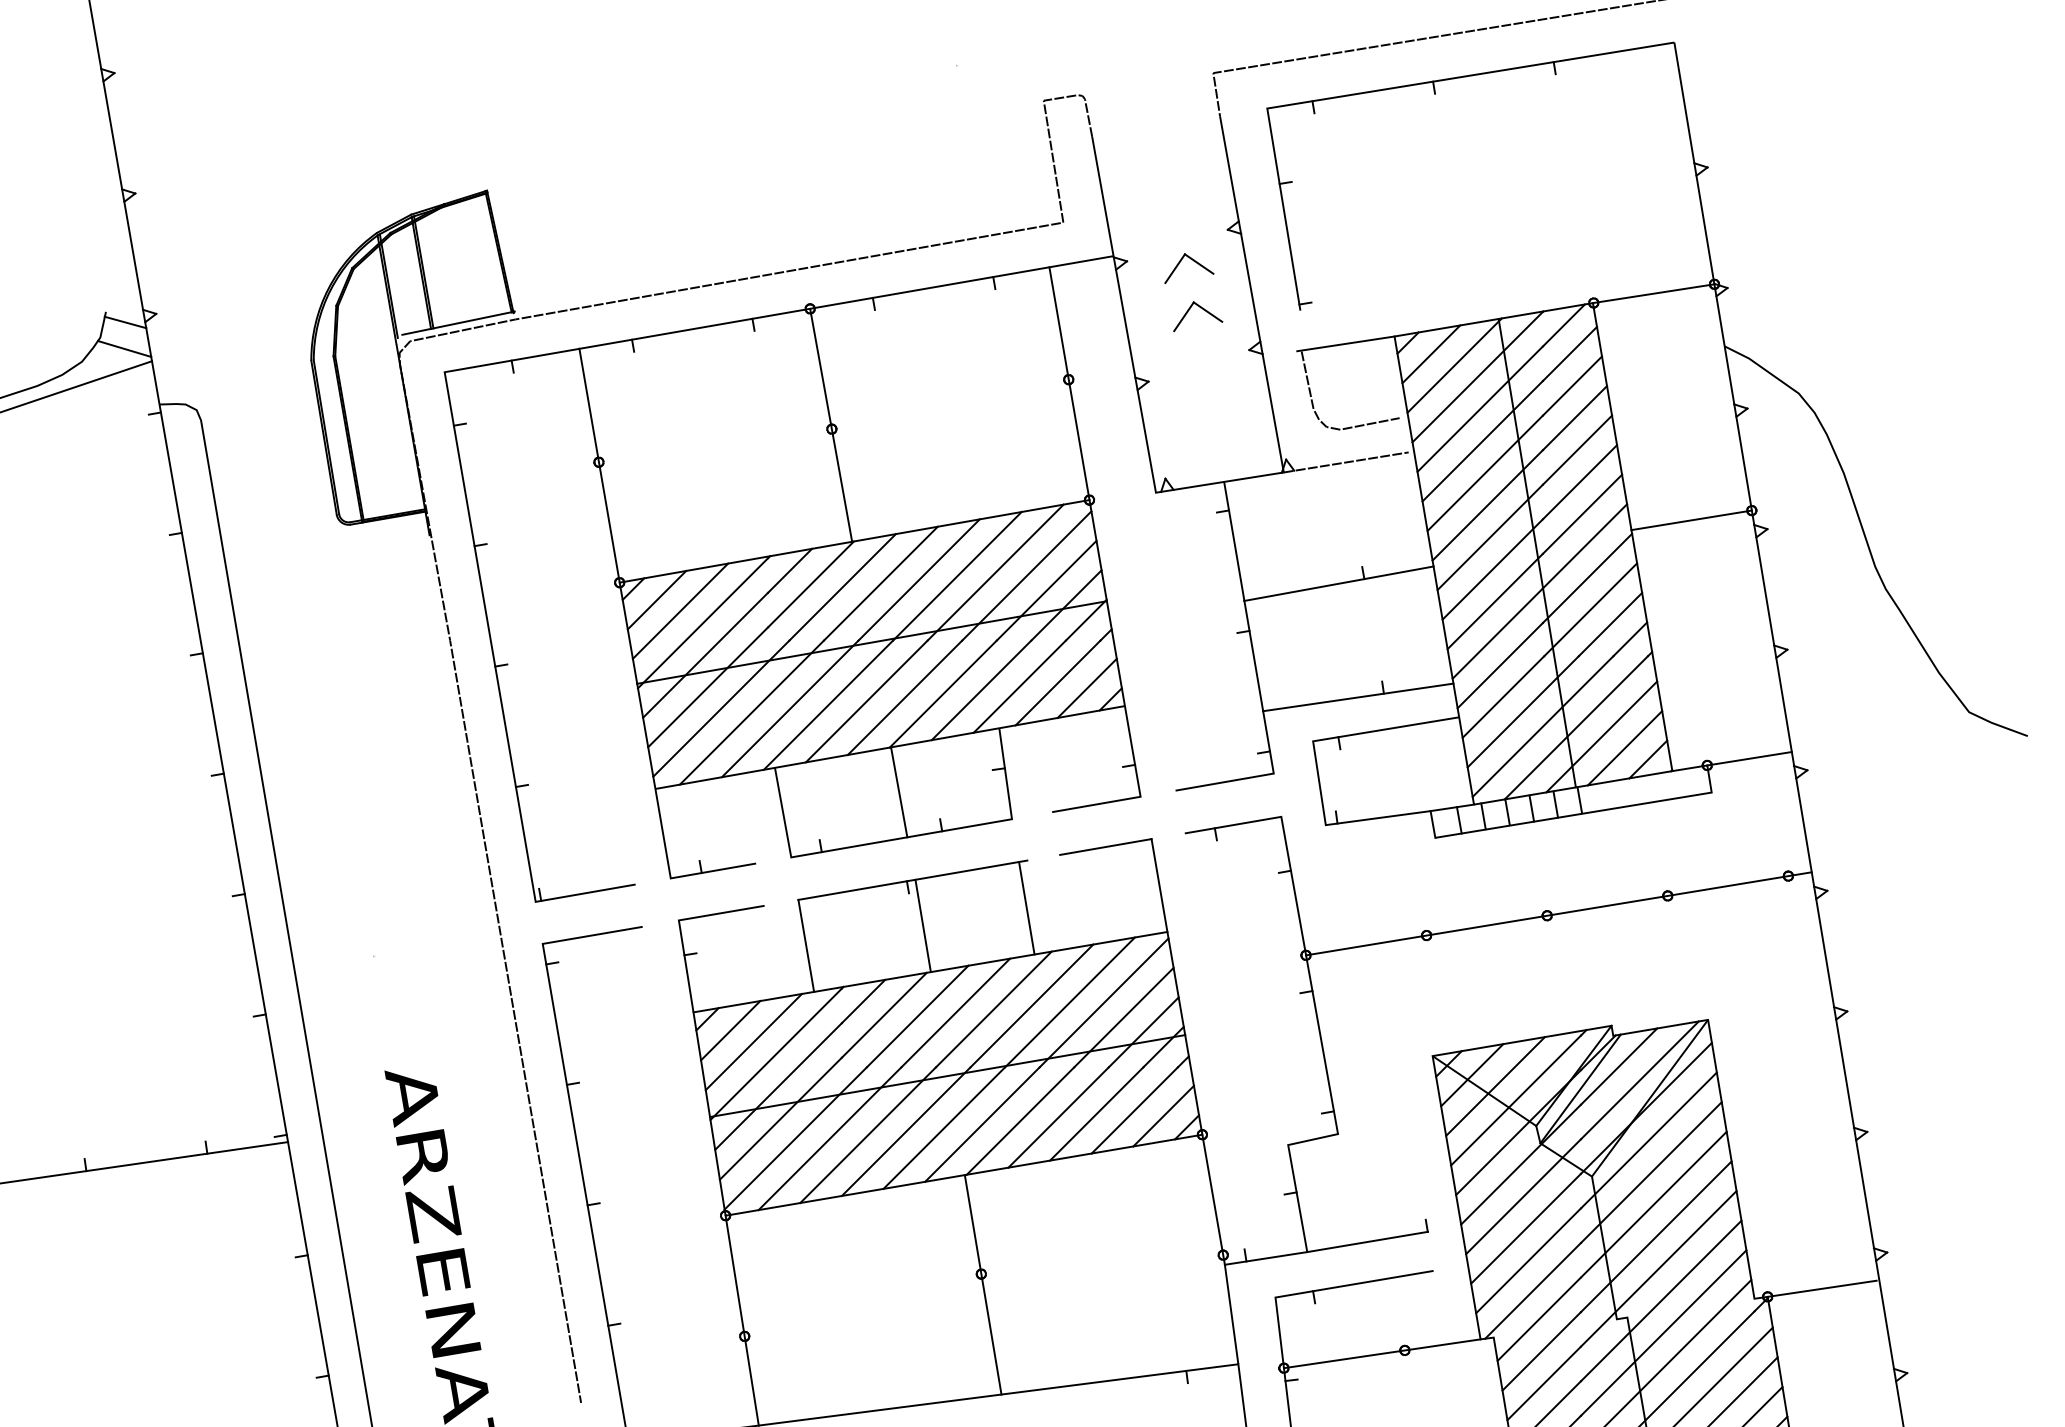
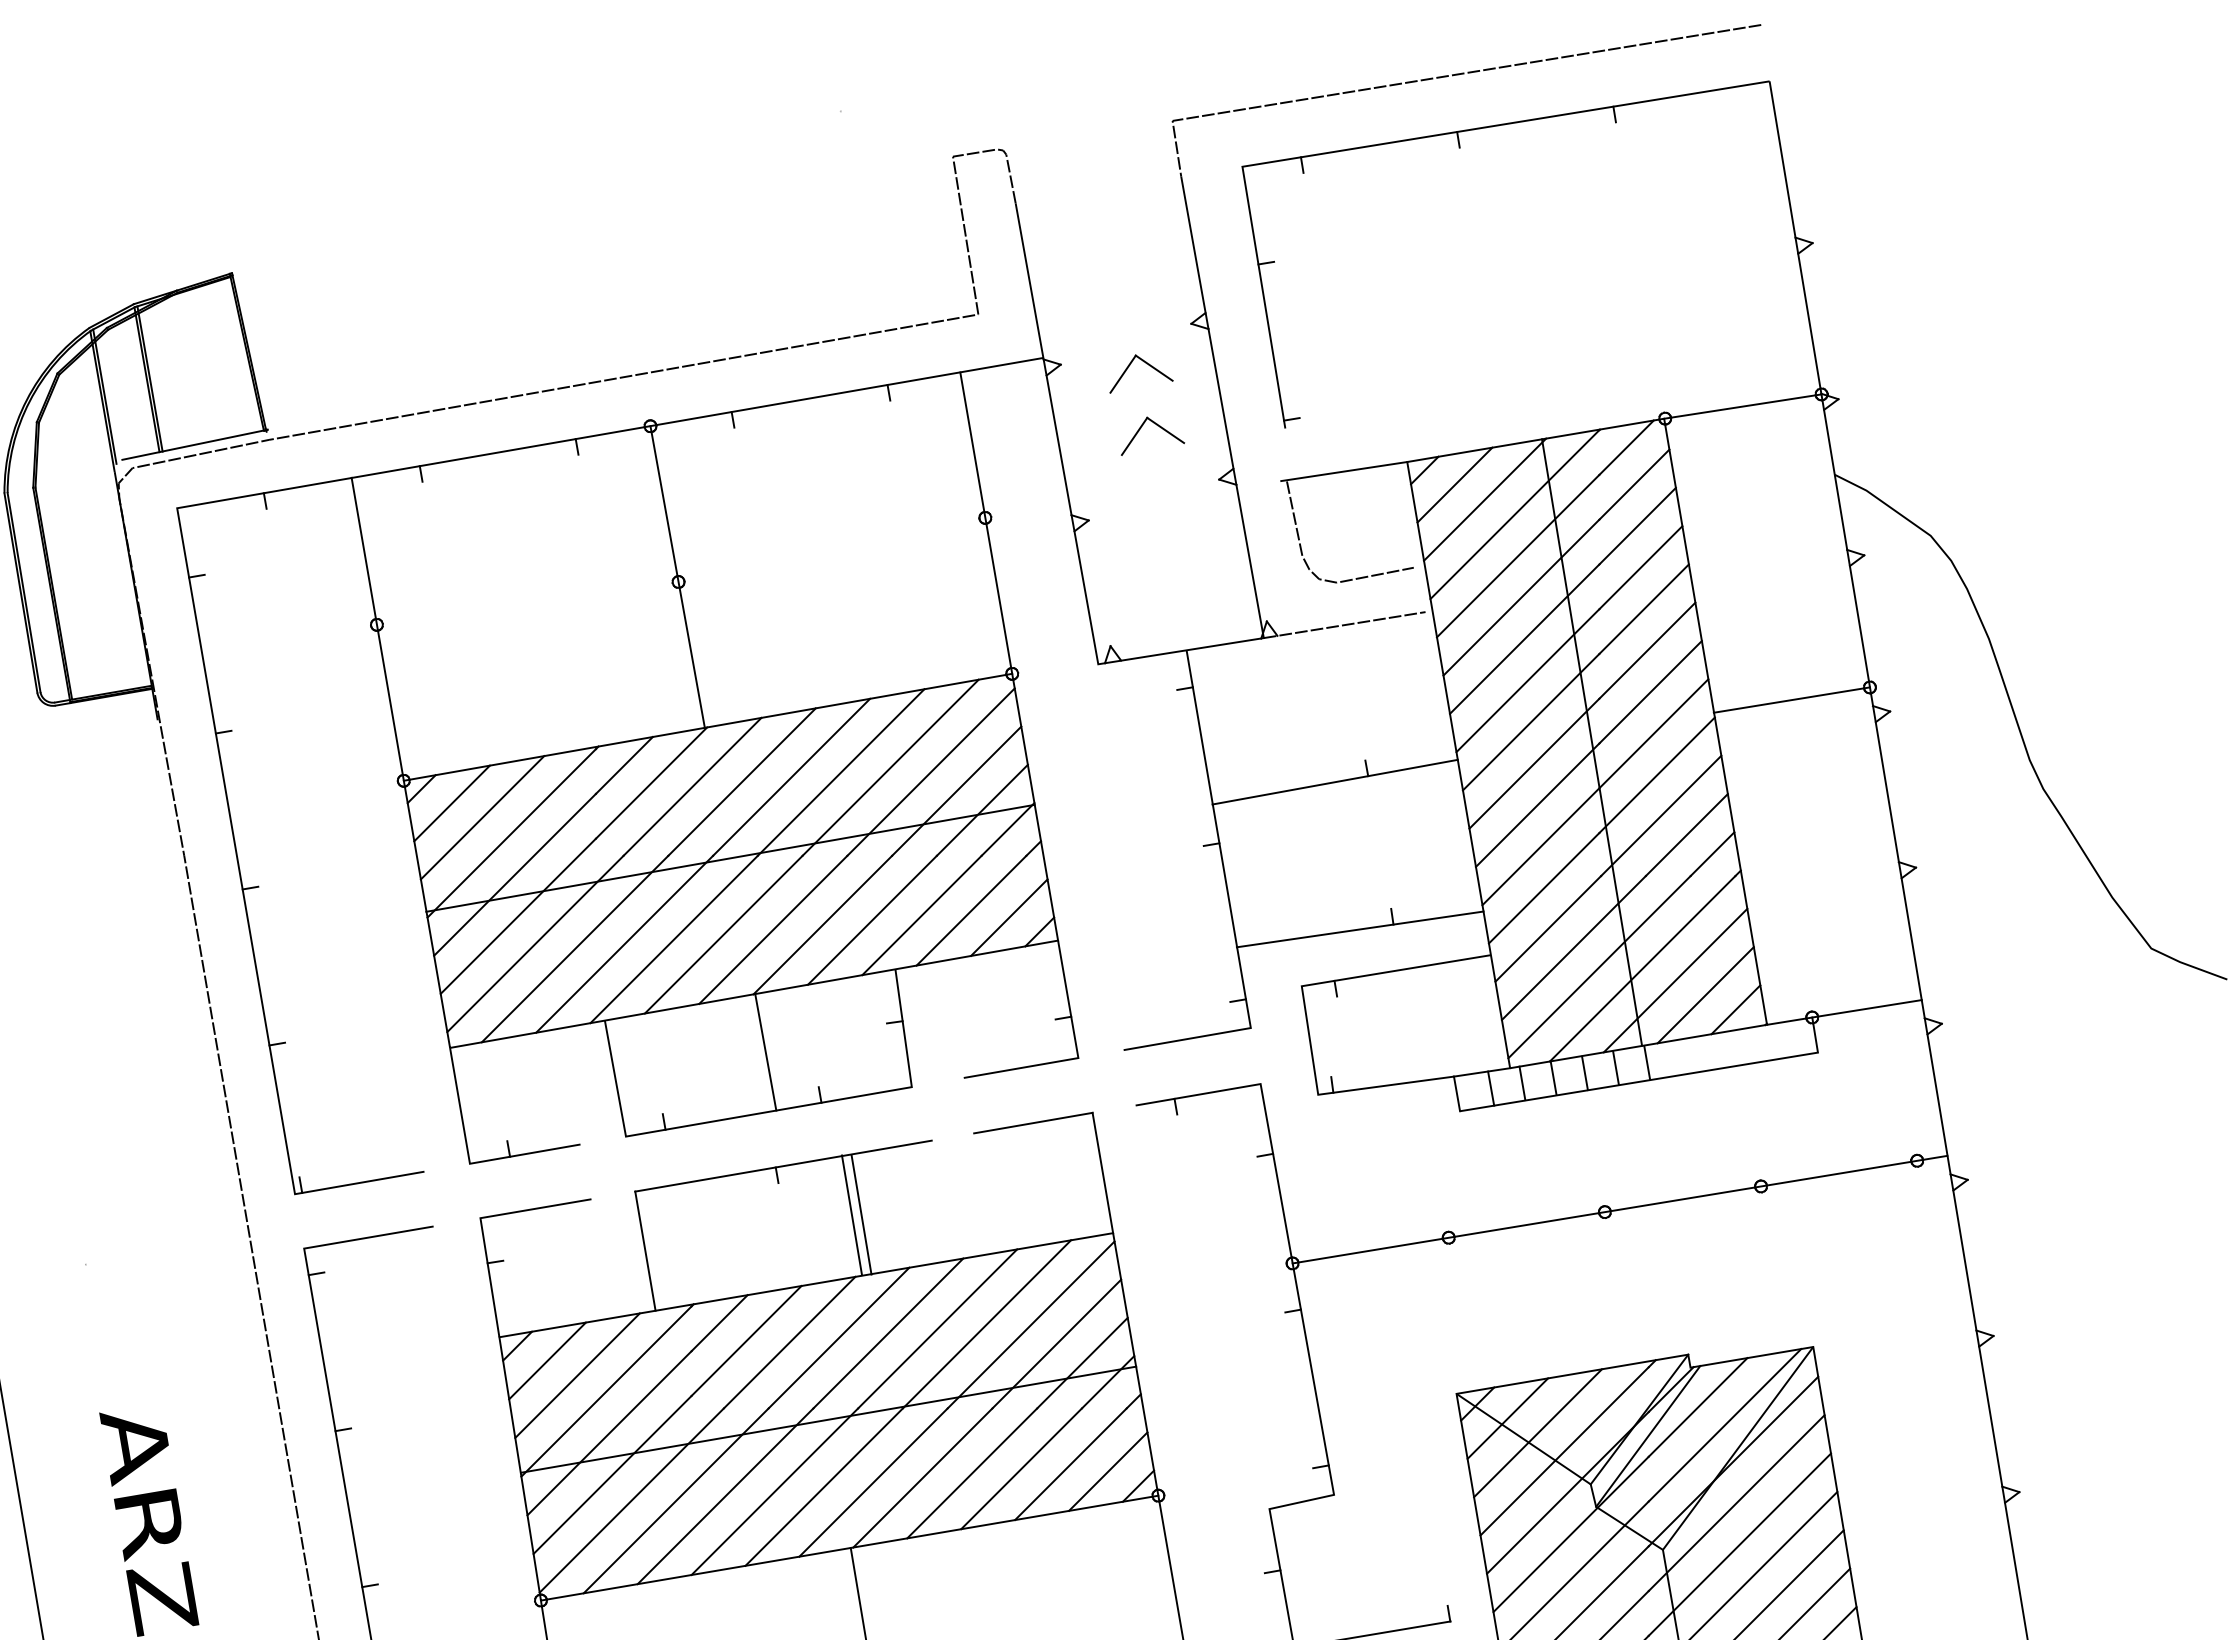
line: (1026, 907) -> (851, 1214), moved
line: (922, 925) -> (860, 1214), moved

